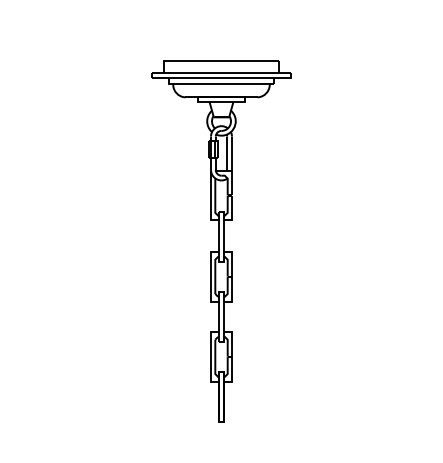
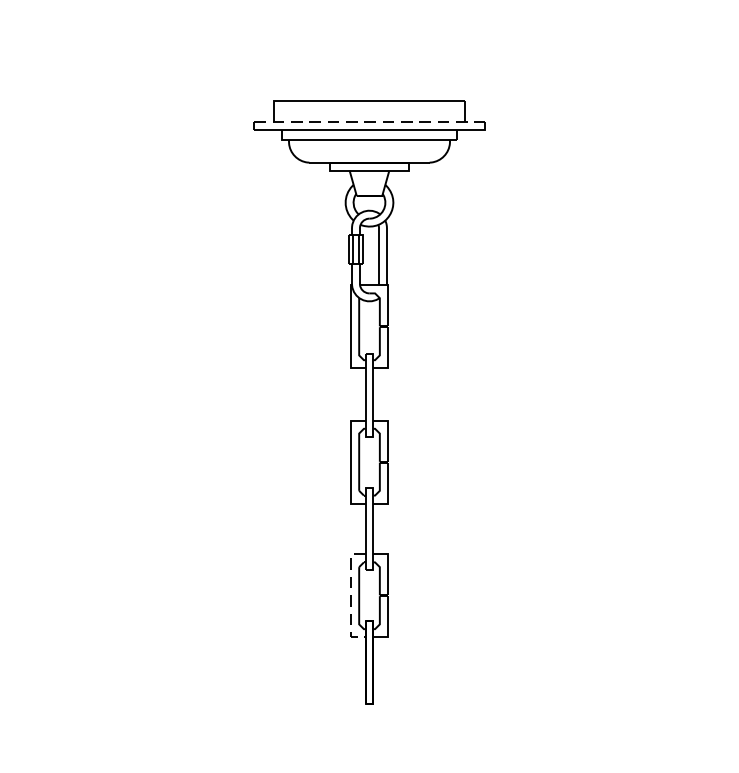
line: (221, 73) -> (369, 122), solid -> dashed
line: (210, 356) -> (351, 595), solid -> dashed

